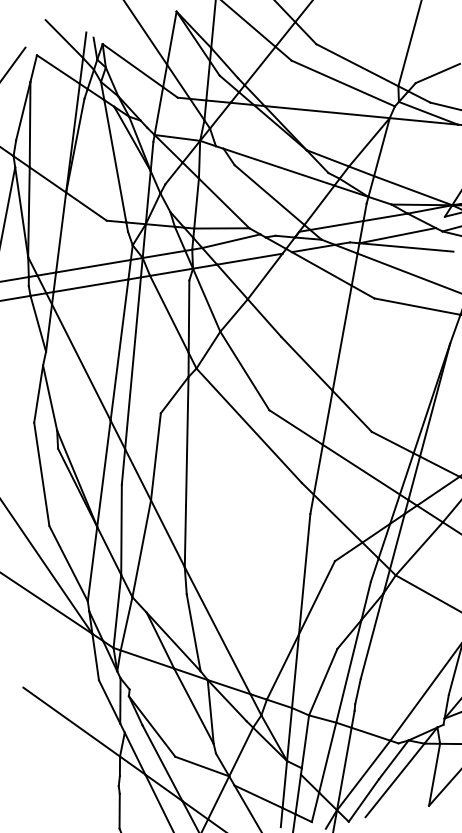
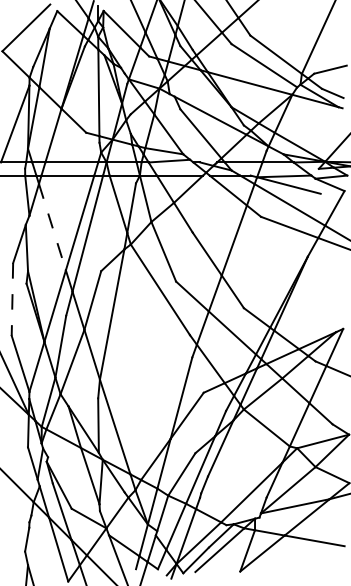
line: (81, 362) -> (52, 227), solid -> dashed
line: (41, 474) -> (12, 299), solid -> dashed

